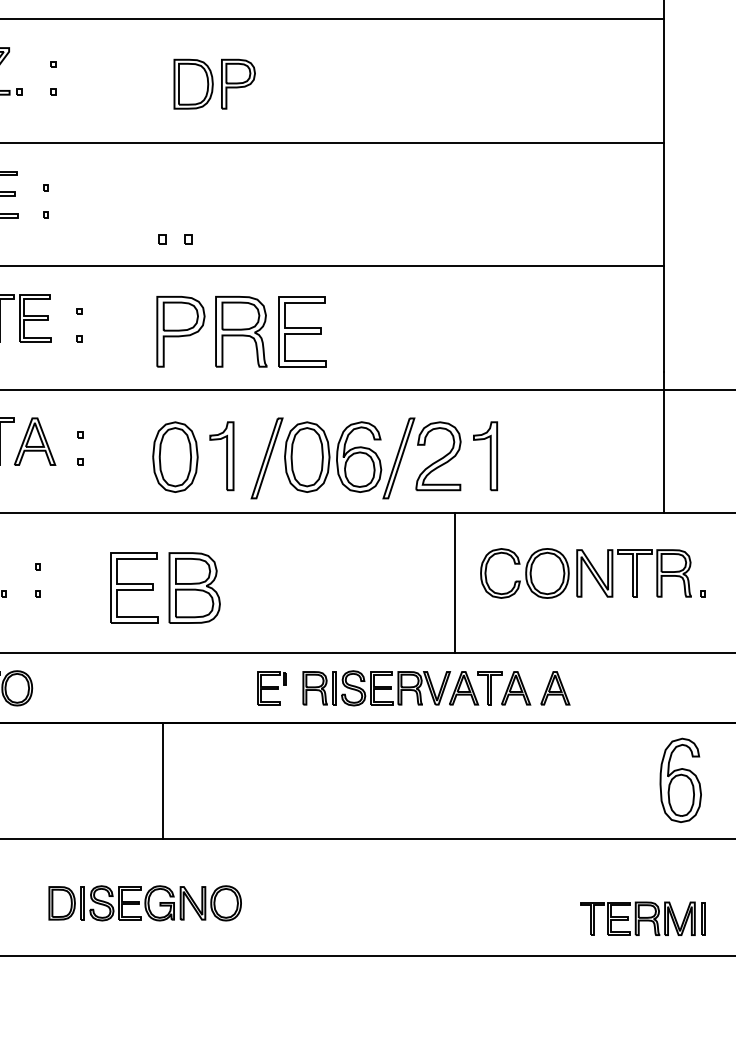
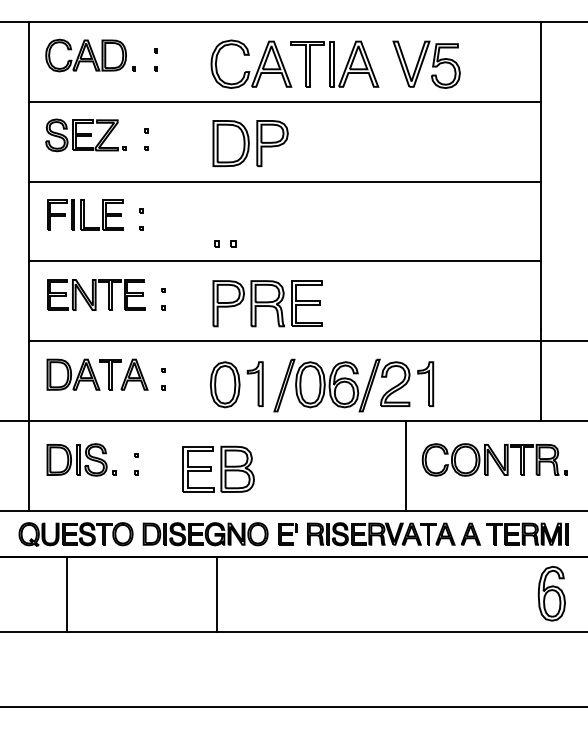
part: (214, 83) -> (250, 143), size x1.43
part: (144, 903) -> (205, 534), moved
part: (643, 917) -> (527, 533), moved

